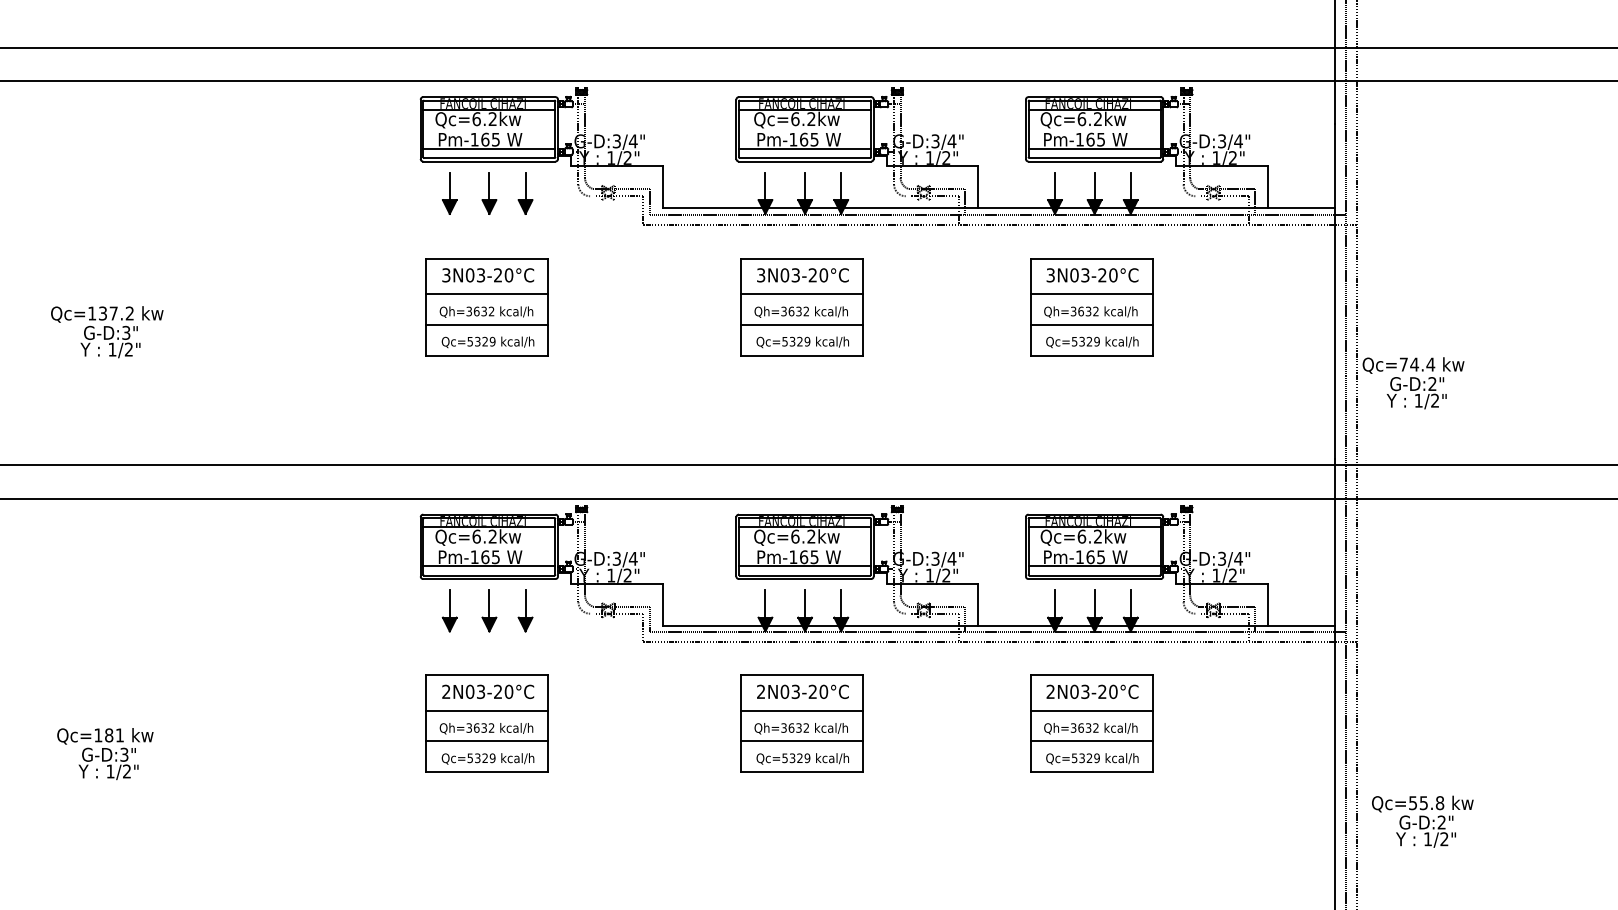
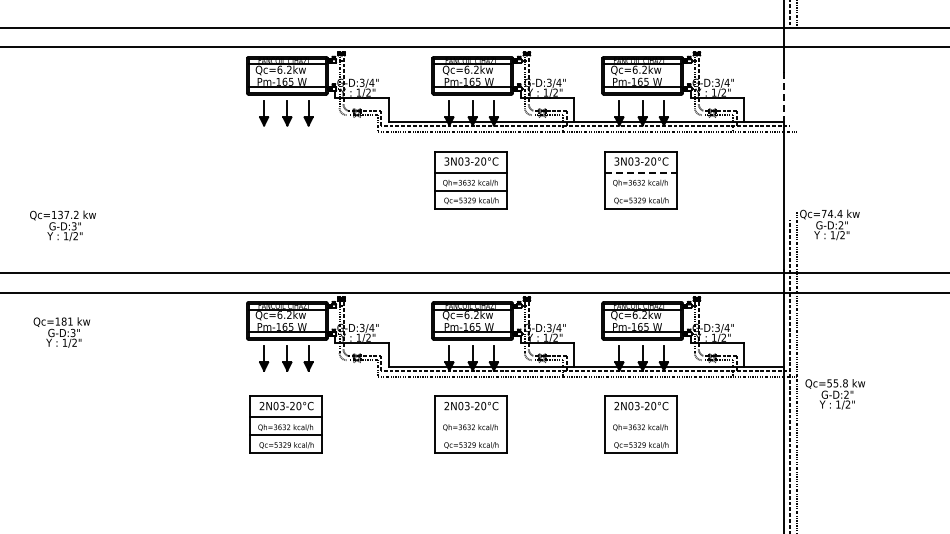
line: (1336, 166) -> (784, 97), solid -> dashed
line: (1356, 203) -> (796, 119), removed
line: (1346, 210) -> (790, 123), removed
line: (1092, 294) -> (641, 172), solid -> dashed
part: (486, 307) -> (285, 180), removed
line: (1090, 324) -> (640, 190), removed
text: (106, 331) -> (62, 225), moved
line: (801, 711) -> (470, 417), removed
line: (1090, 711) -> (640, 417), removed
line: (801, 742) -> (470, 435), removed
line: (1090, 742) -> (640, 435), removed
text: (104, 753) -> (61, 332), moved
text: (1423, 822) -> (835, 394), moved

